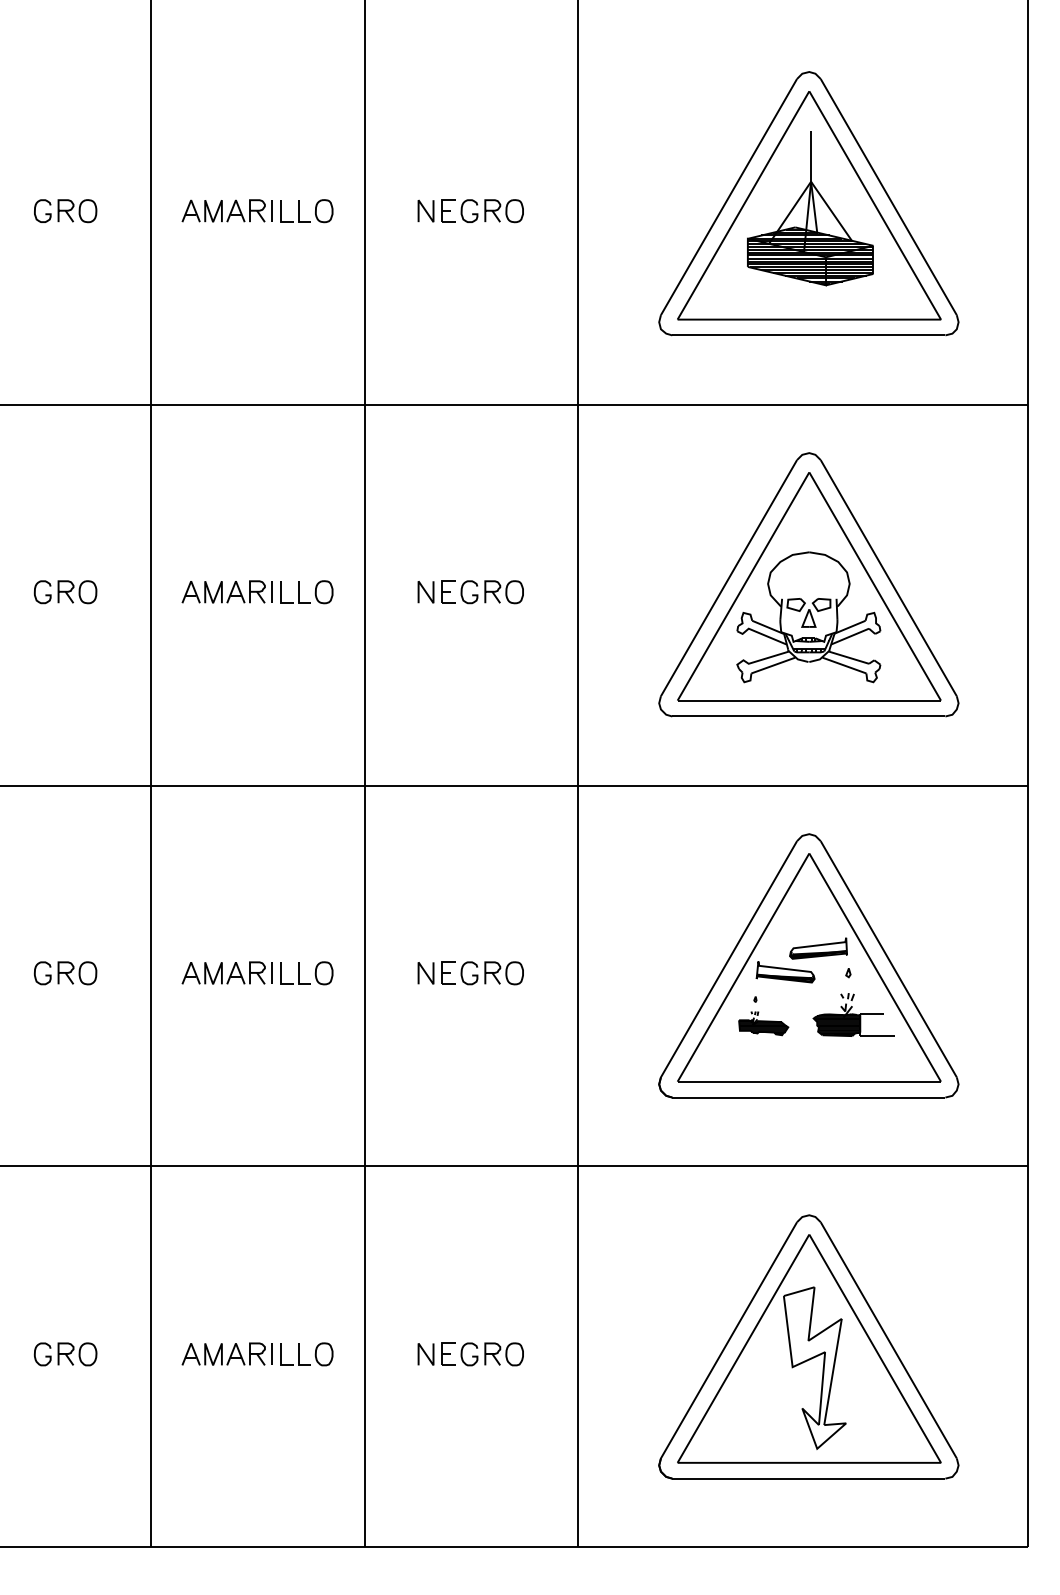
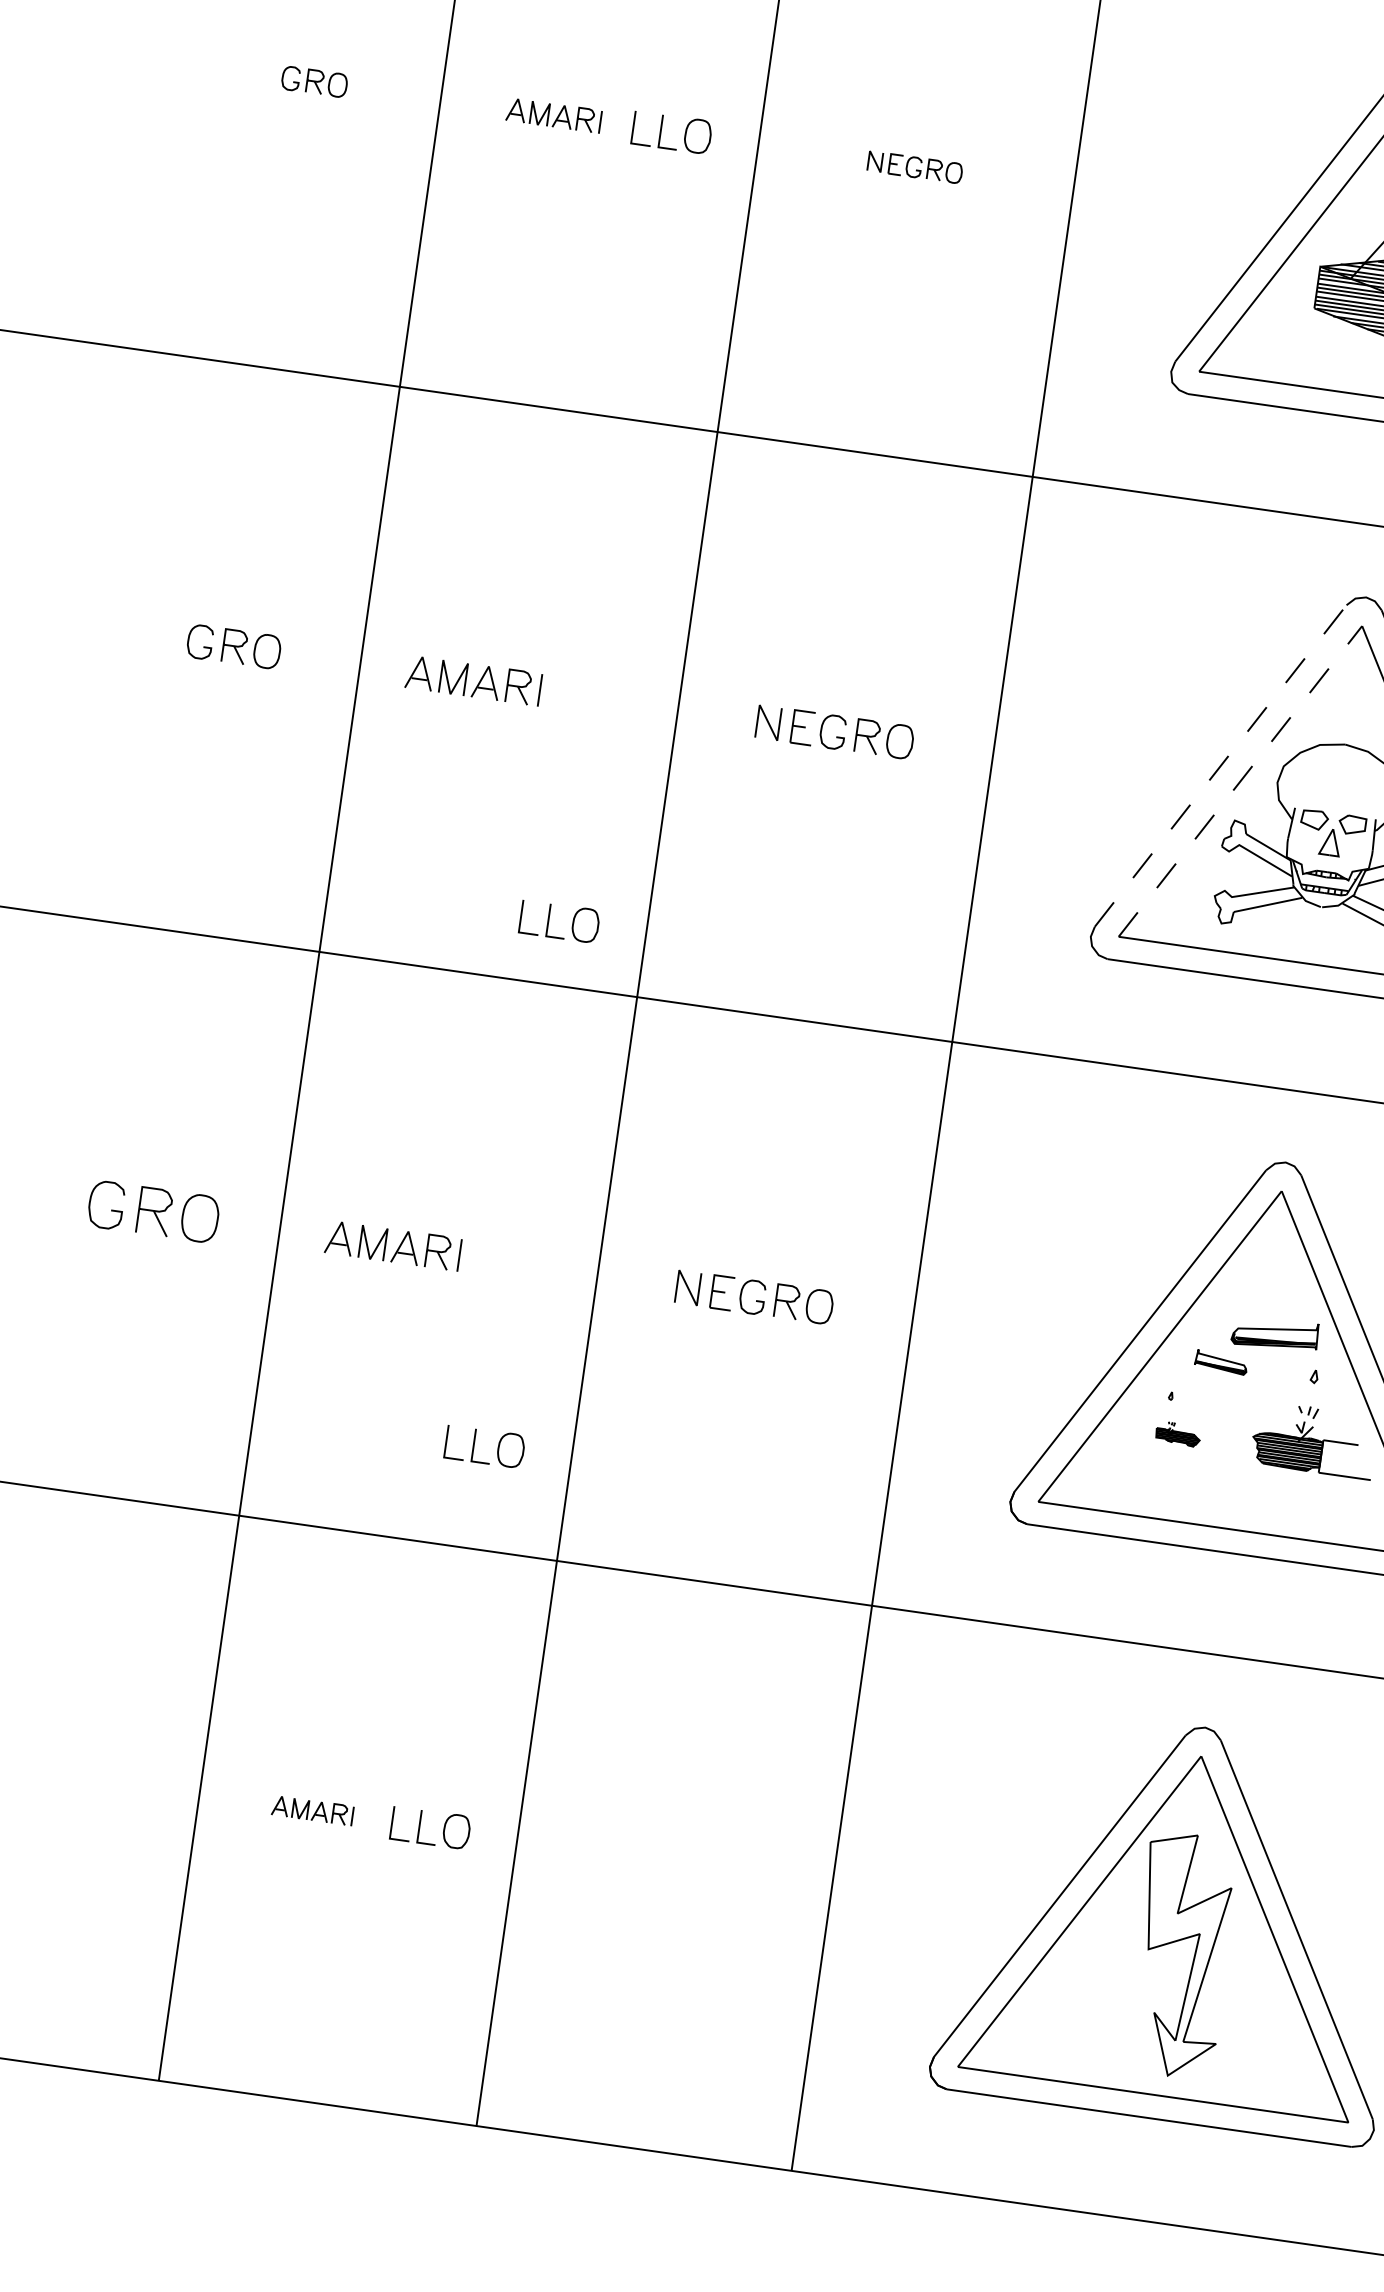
part: (226, 210) -> (553, 114), size x0.7
part: (65, 211) -> (314, 82), size x0.7
part: (470, 211) -> (914, 167), size x0.6
line: (729, 577) -> (1221, 765), solid -> dashed
line: (743, 586) -> (1240, 781), solid -> dashed
part: (299, 592) -> (548, 920), moved
part: (785, 972) -> (1221, 1362), size x0.6
part: (65, 973) -> (153, 1212), size x1.4
part: (299, 973) -> (474, 1445), moved
part: (763, 1023) -> (1177, 1433), size x0.6
part: (226, 1353) -> (311, 1809), size x0.6
part: (65, 1354) -> (73, 1777), removed
part: (470, 1354) -> (673, 1862), removed

